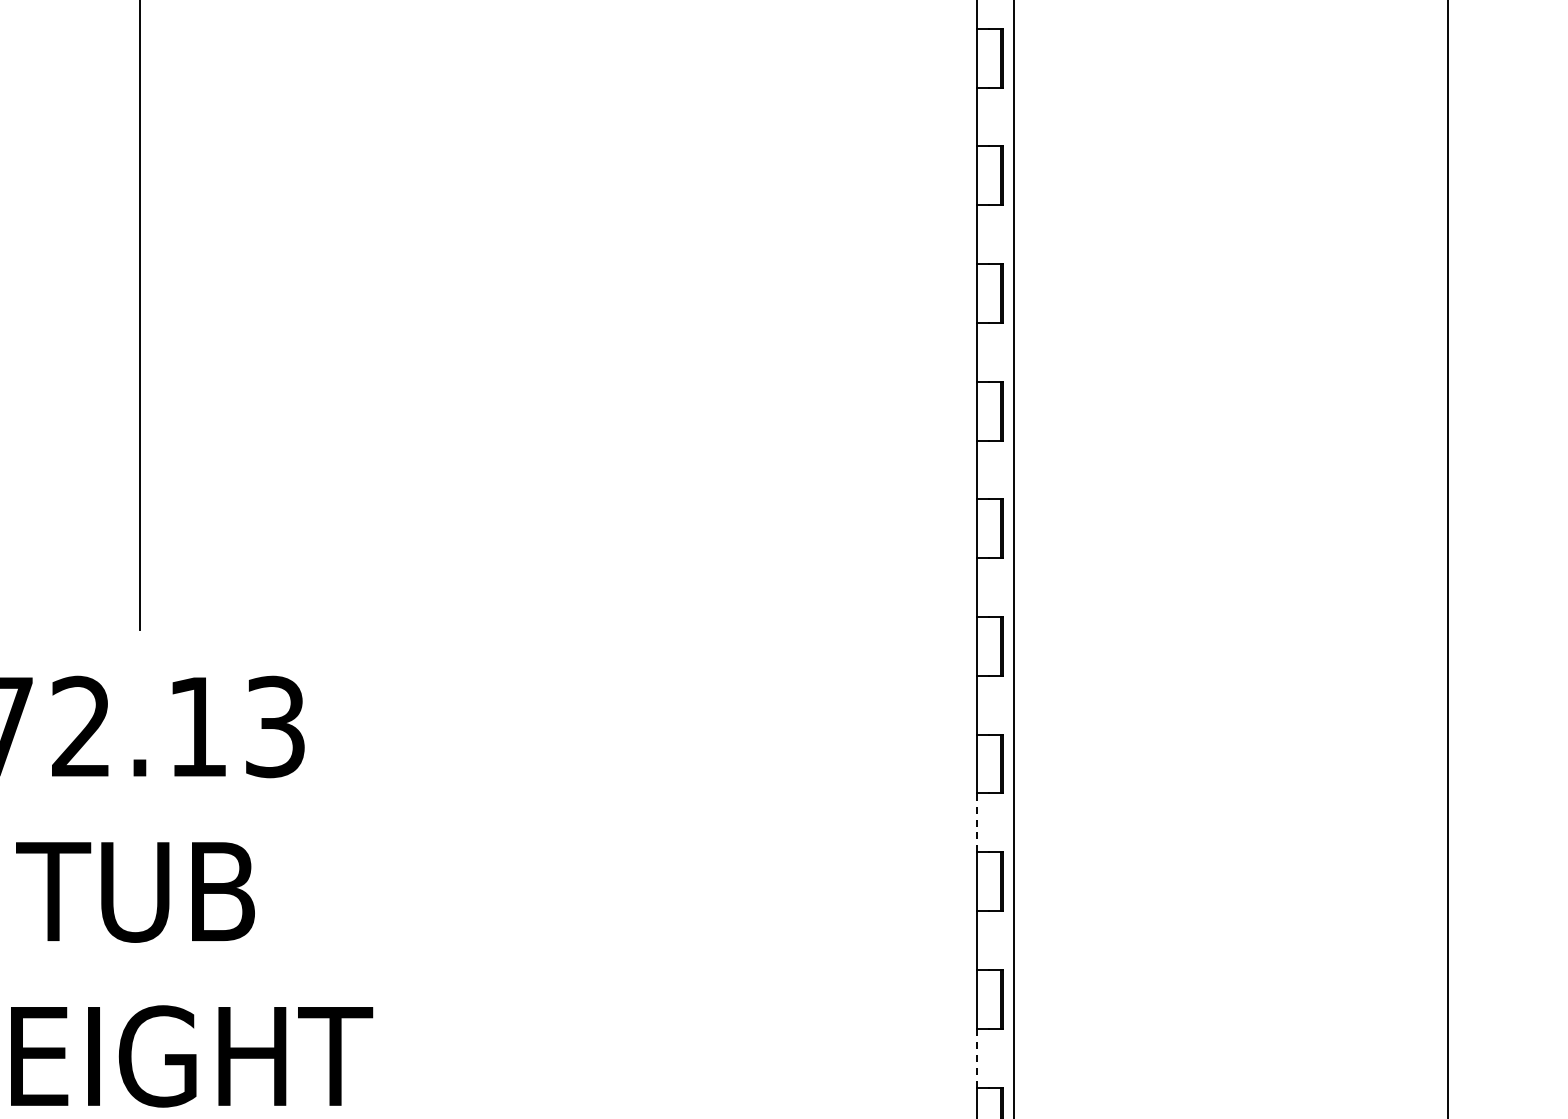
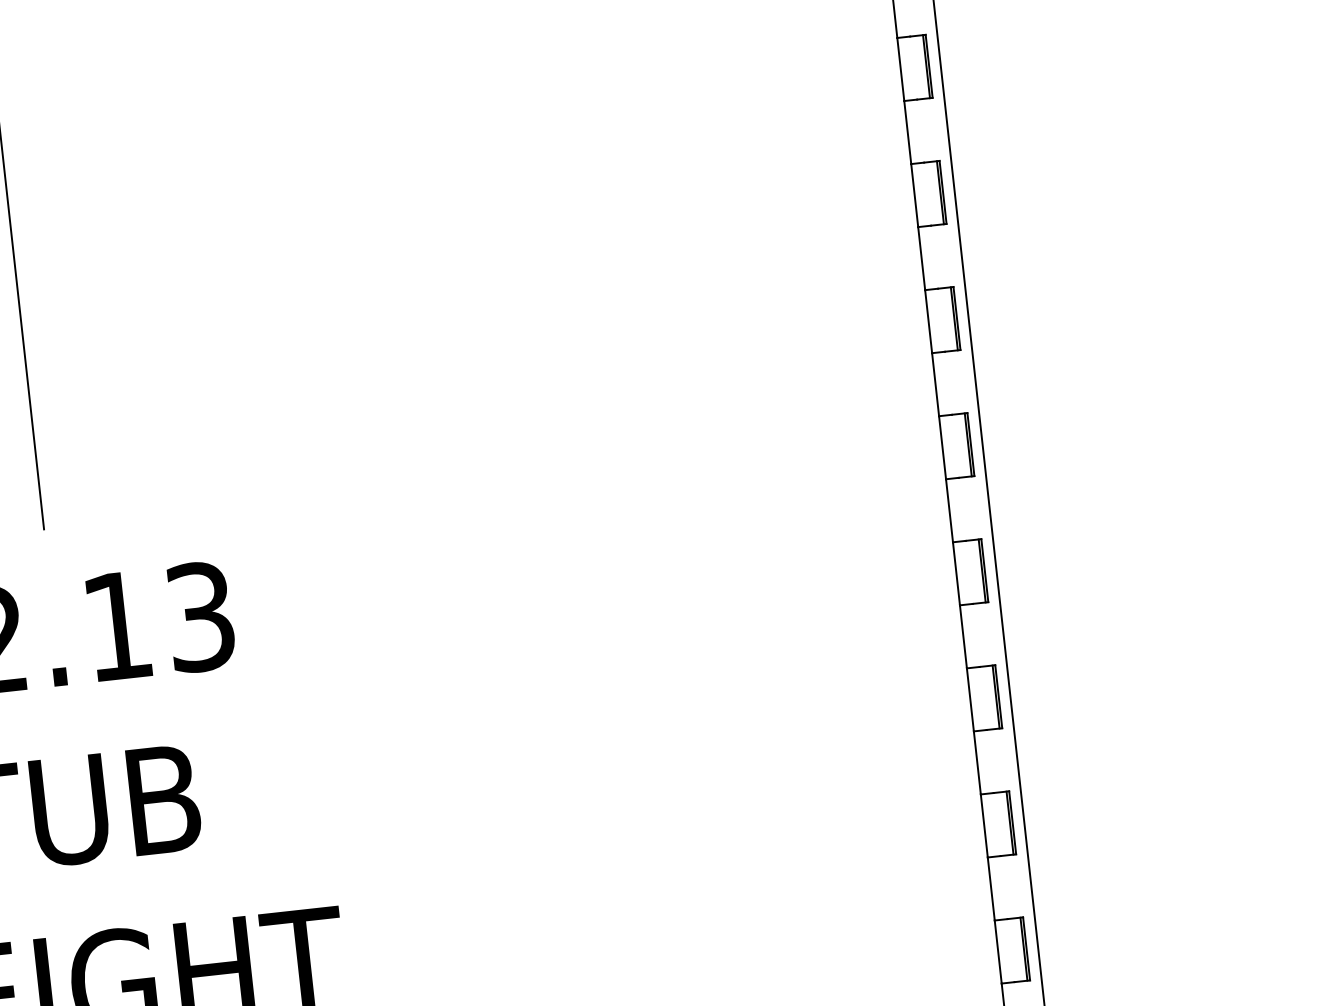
line: (976, 822) -> (963, 636), dashed -> solid
line: (976, 1057) -> (991, 888), dashed -> solid

